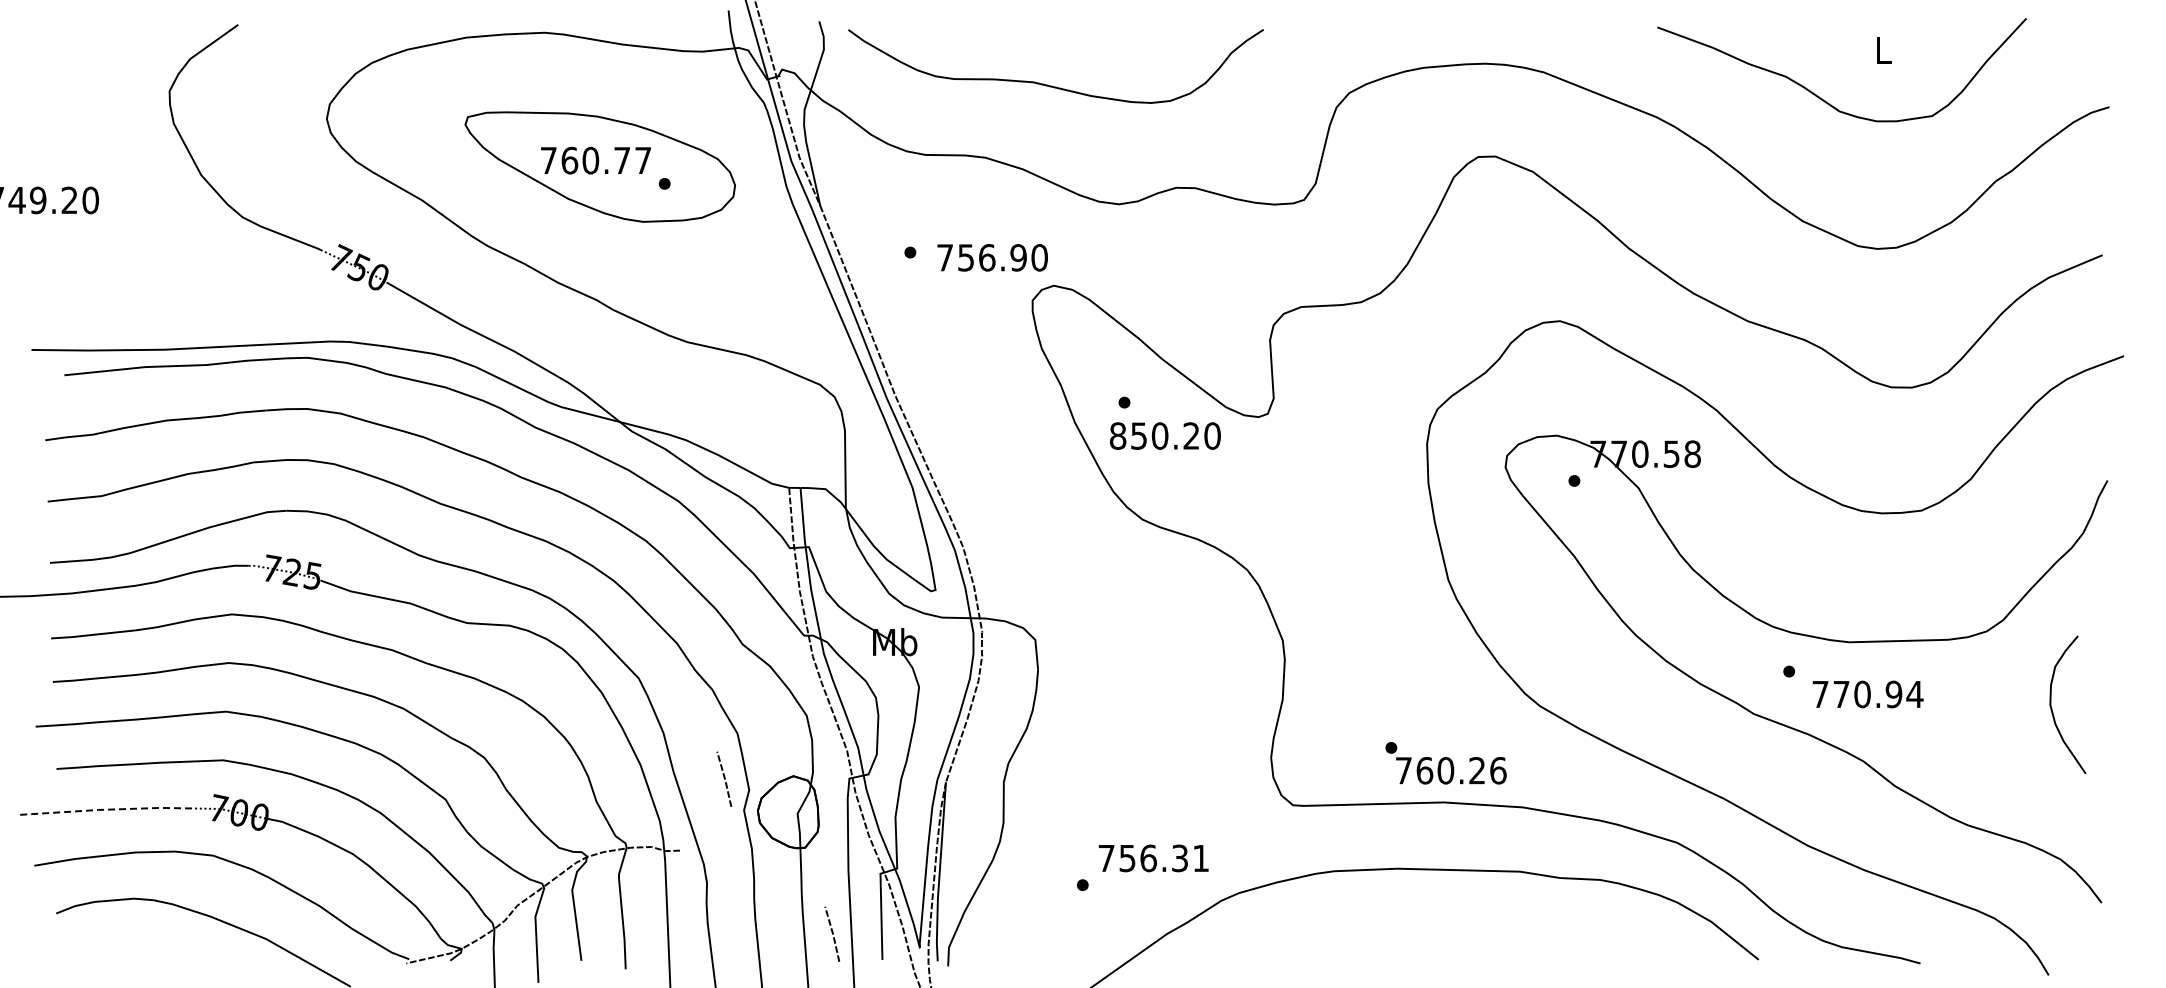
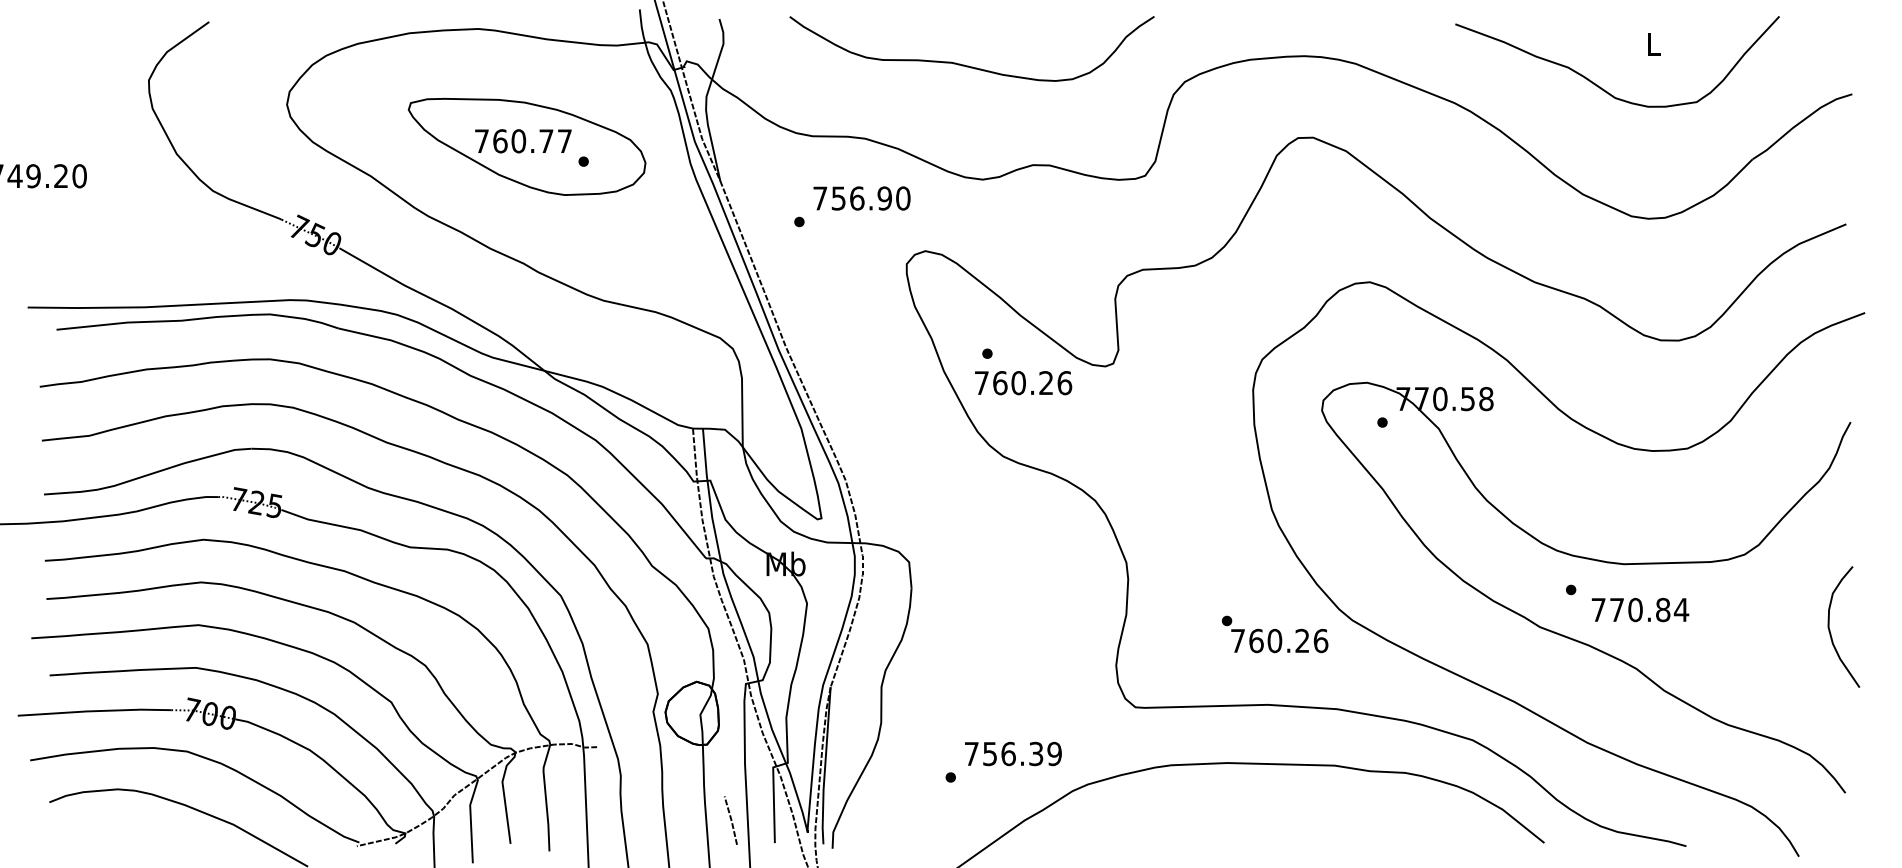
curve: (1052, 85) -> (969, 65), moved
text: (992, 257) -> (861, 198), moved
text: (1165, 435) -> (1023, 382), 850.20 -> 760.26
text: (1893, 694) -> (1662, 610), 770.94 -> 770.84
curve: (2052, 708) -> (1830, 630), moved
text: (1445, 763) -> (1274, 634), moved
line: (724, 778) -> (636, 683), removed
line: (107, 809) -> (94, 711), dashed -> solid
text: (1200, 858) -> (1054, 754), 756.31 -> 756.39

